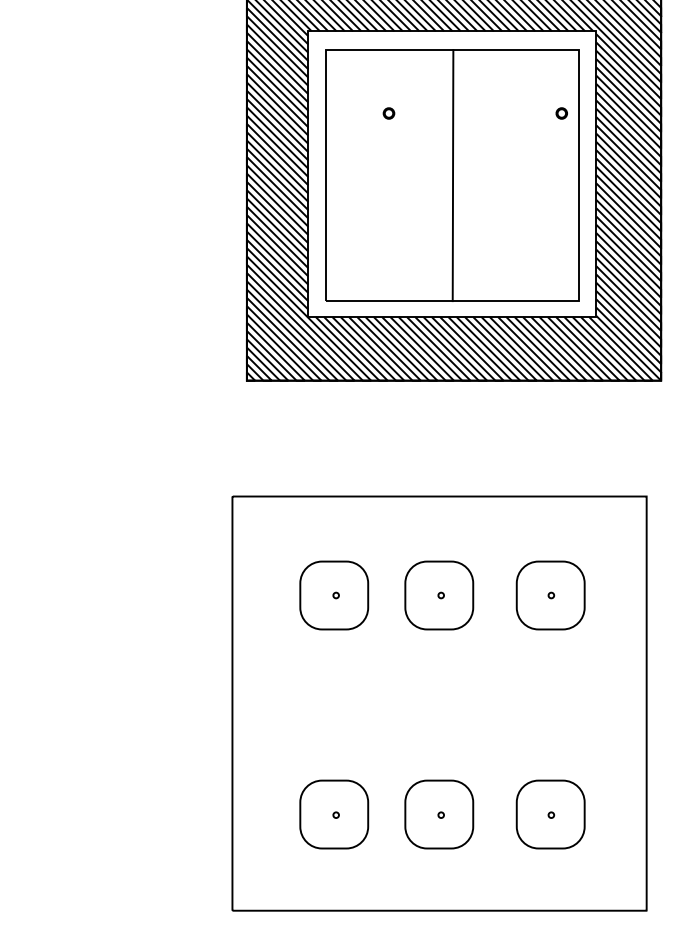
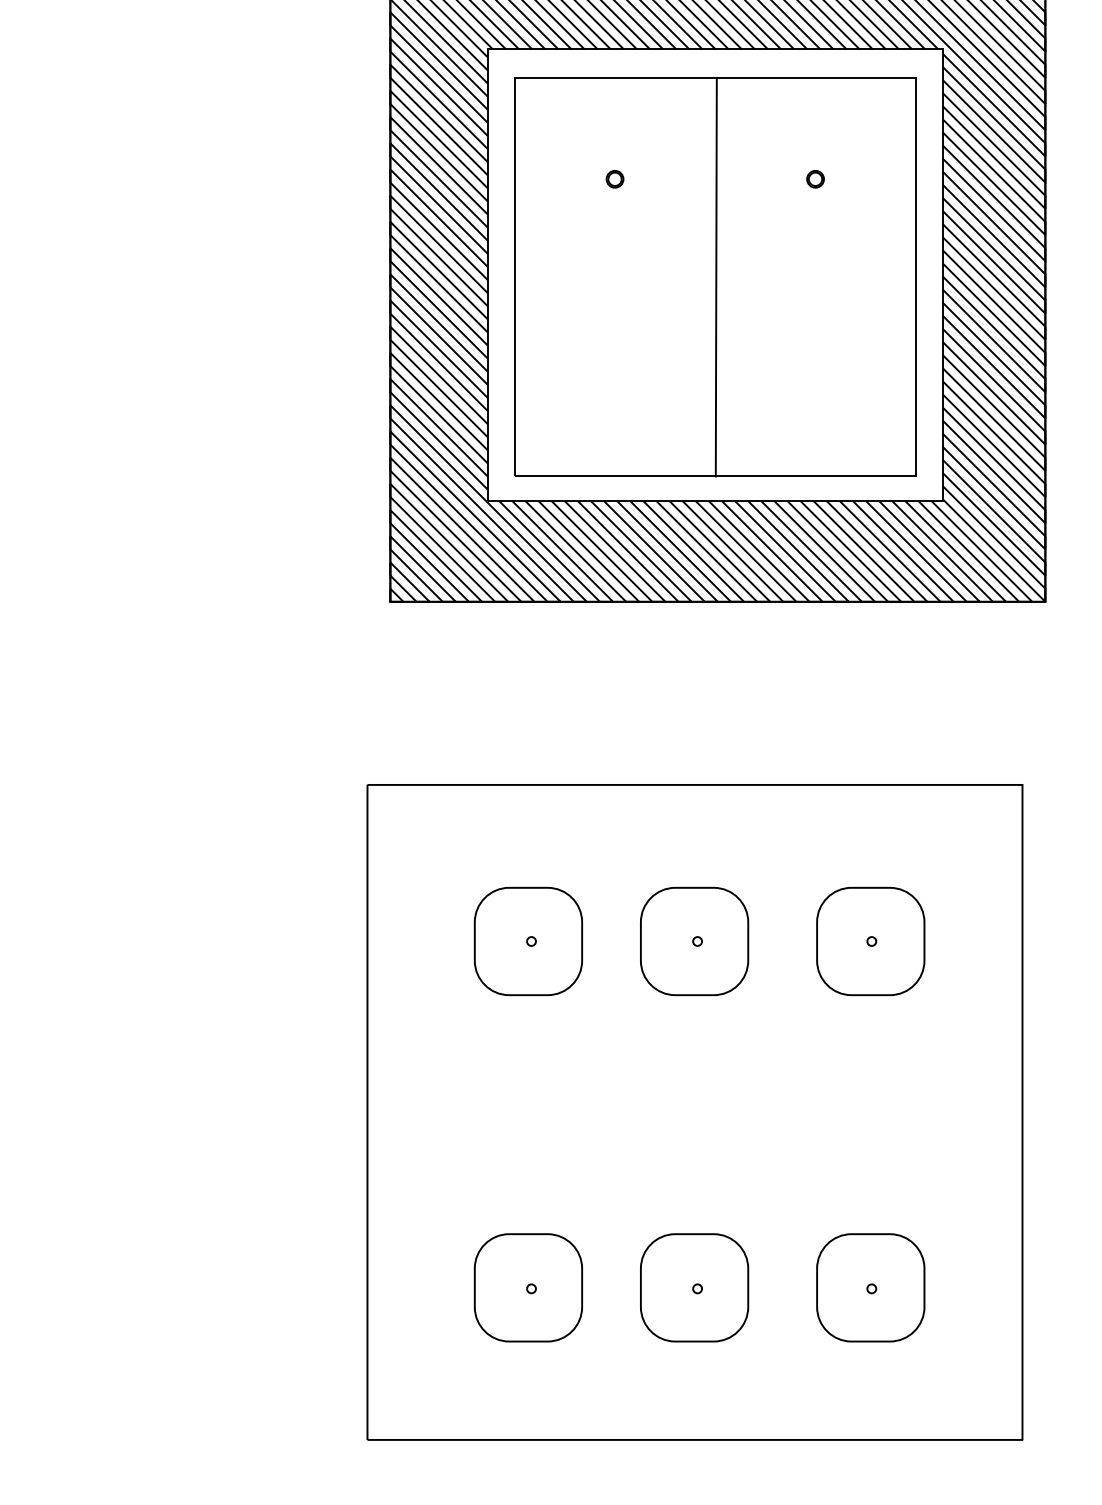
part: (561, 113) -> (815, 179), moved

